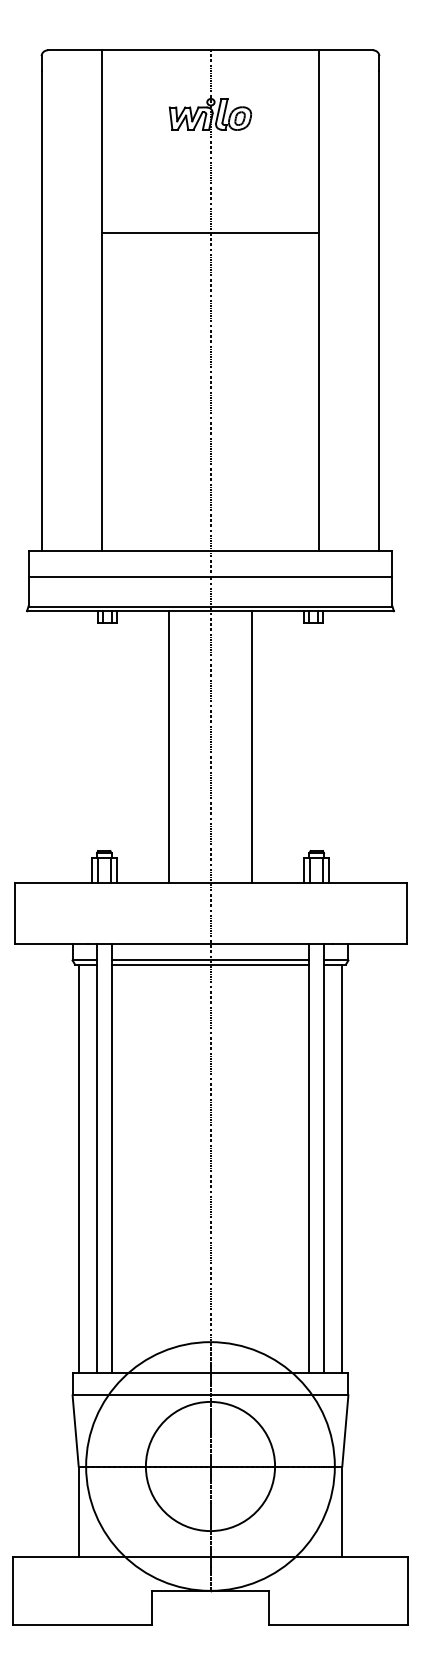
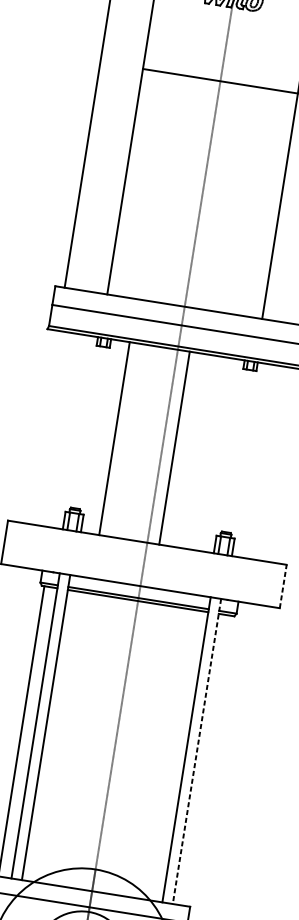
line: (168, 746) -> (114, 438), moved
line: (252, 746) -> (174, 447), moved
line: (406, 913) -> (283, 586), solid -> dashed
line: (323, 1158) -> (196, 751), solid -> dashed
line: (342, 1168) -> (209, 760), removed

